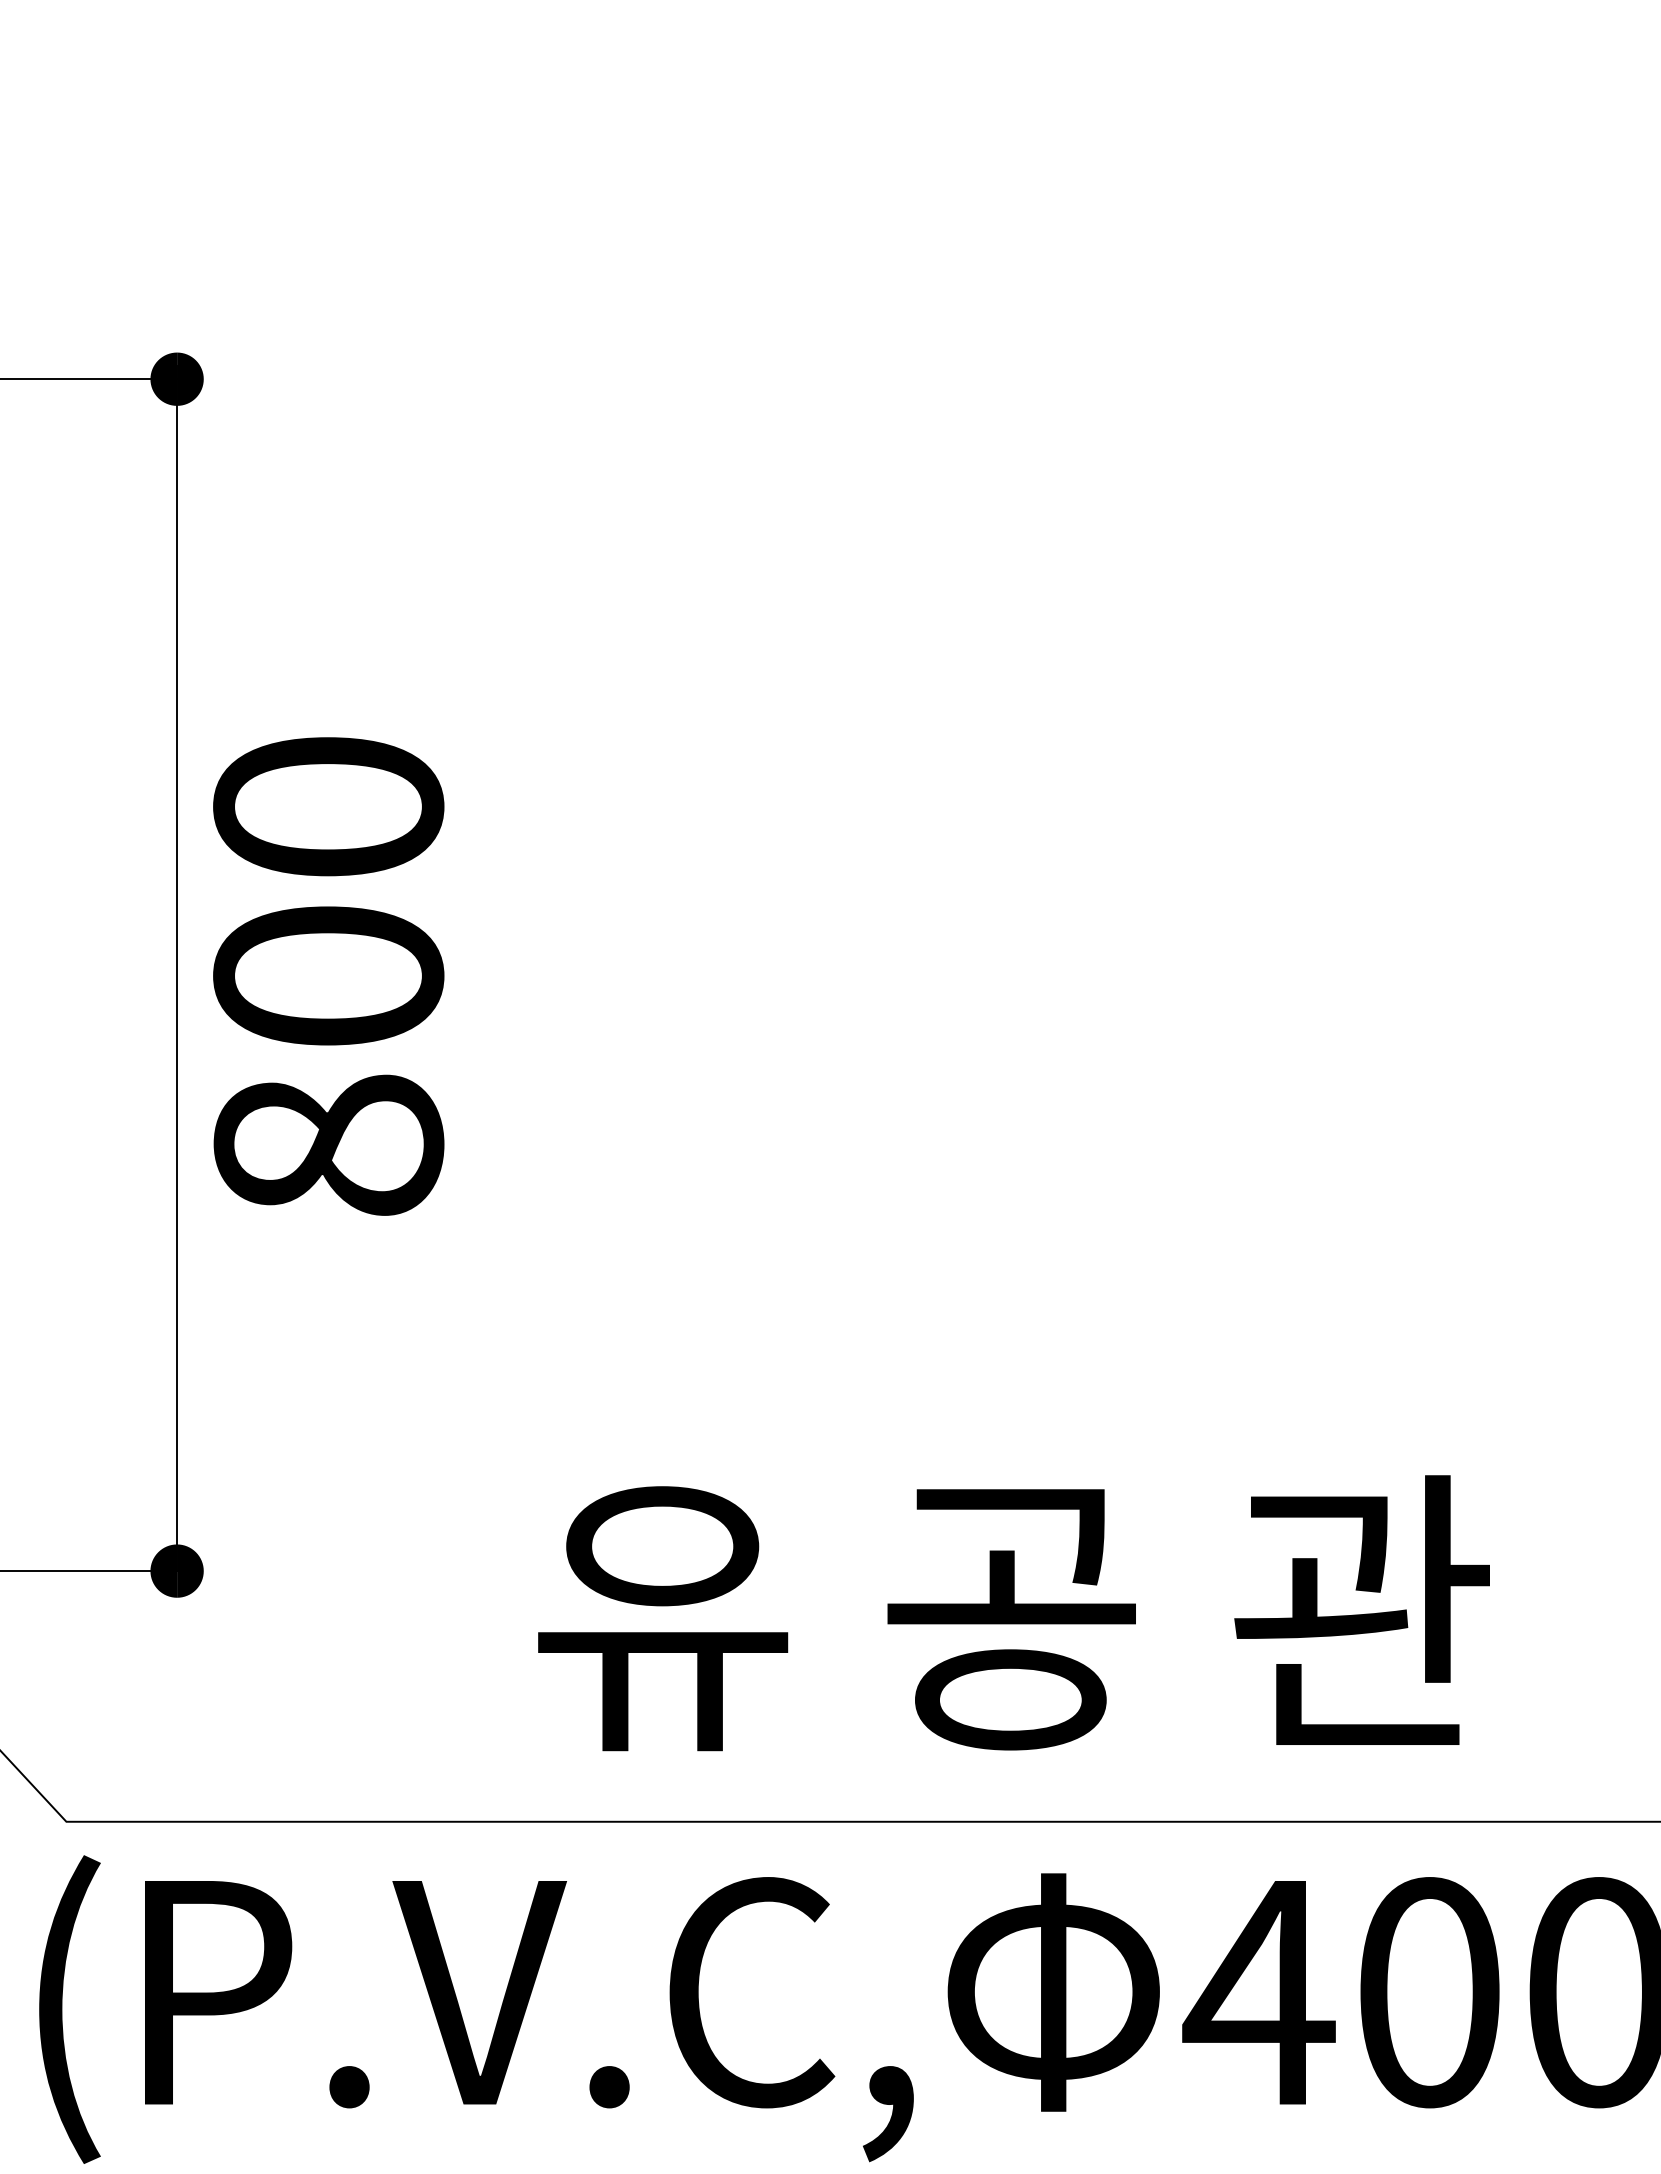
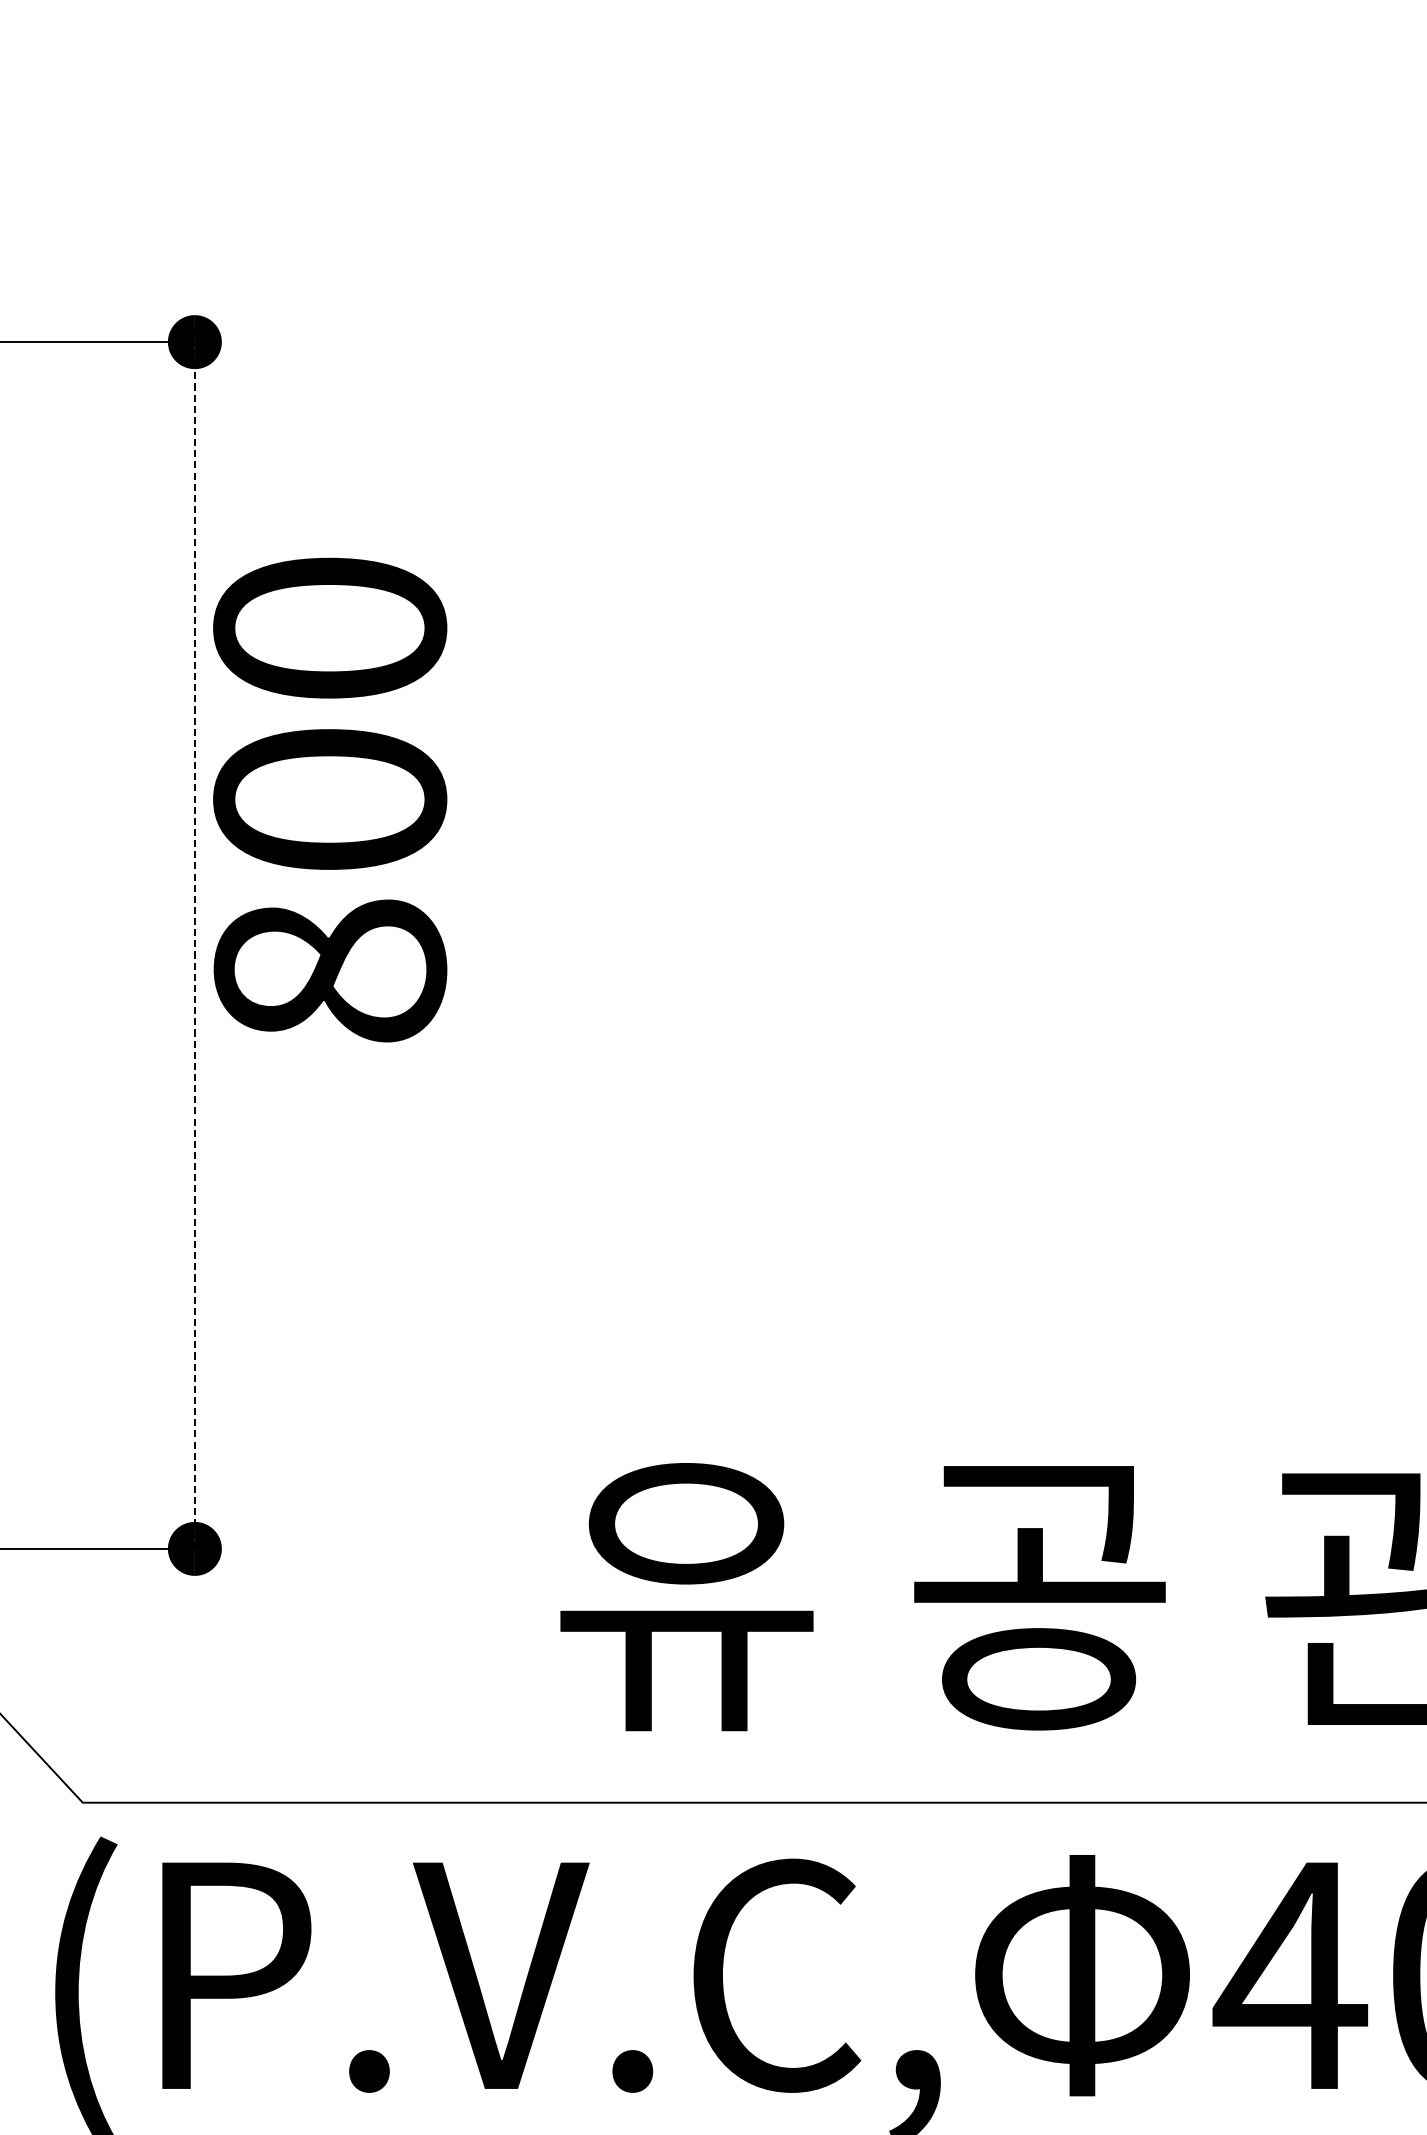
line: (177, 968) -> (195, 938), solid -> dashed
text: (328, 976) -> (329, 800), moved

